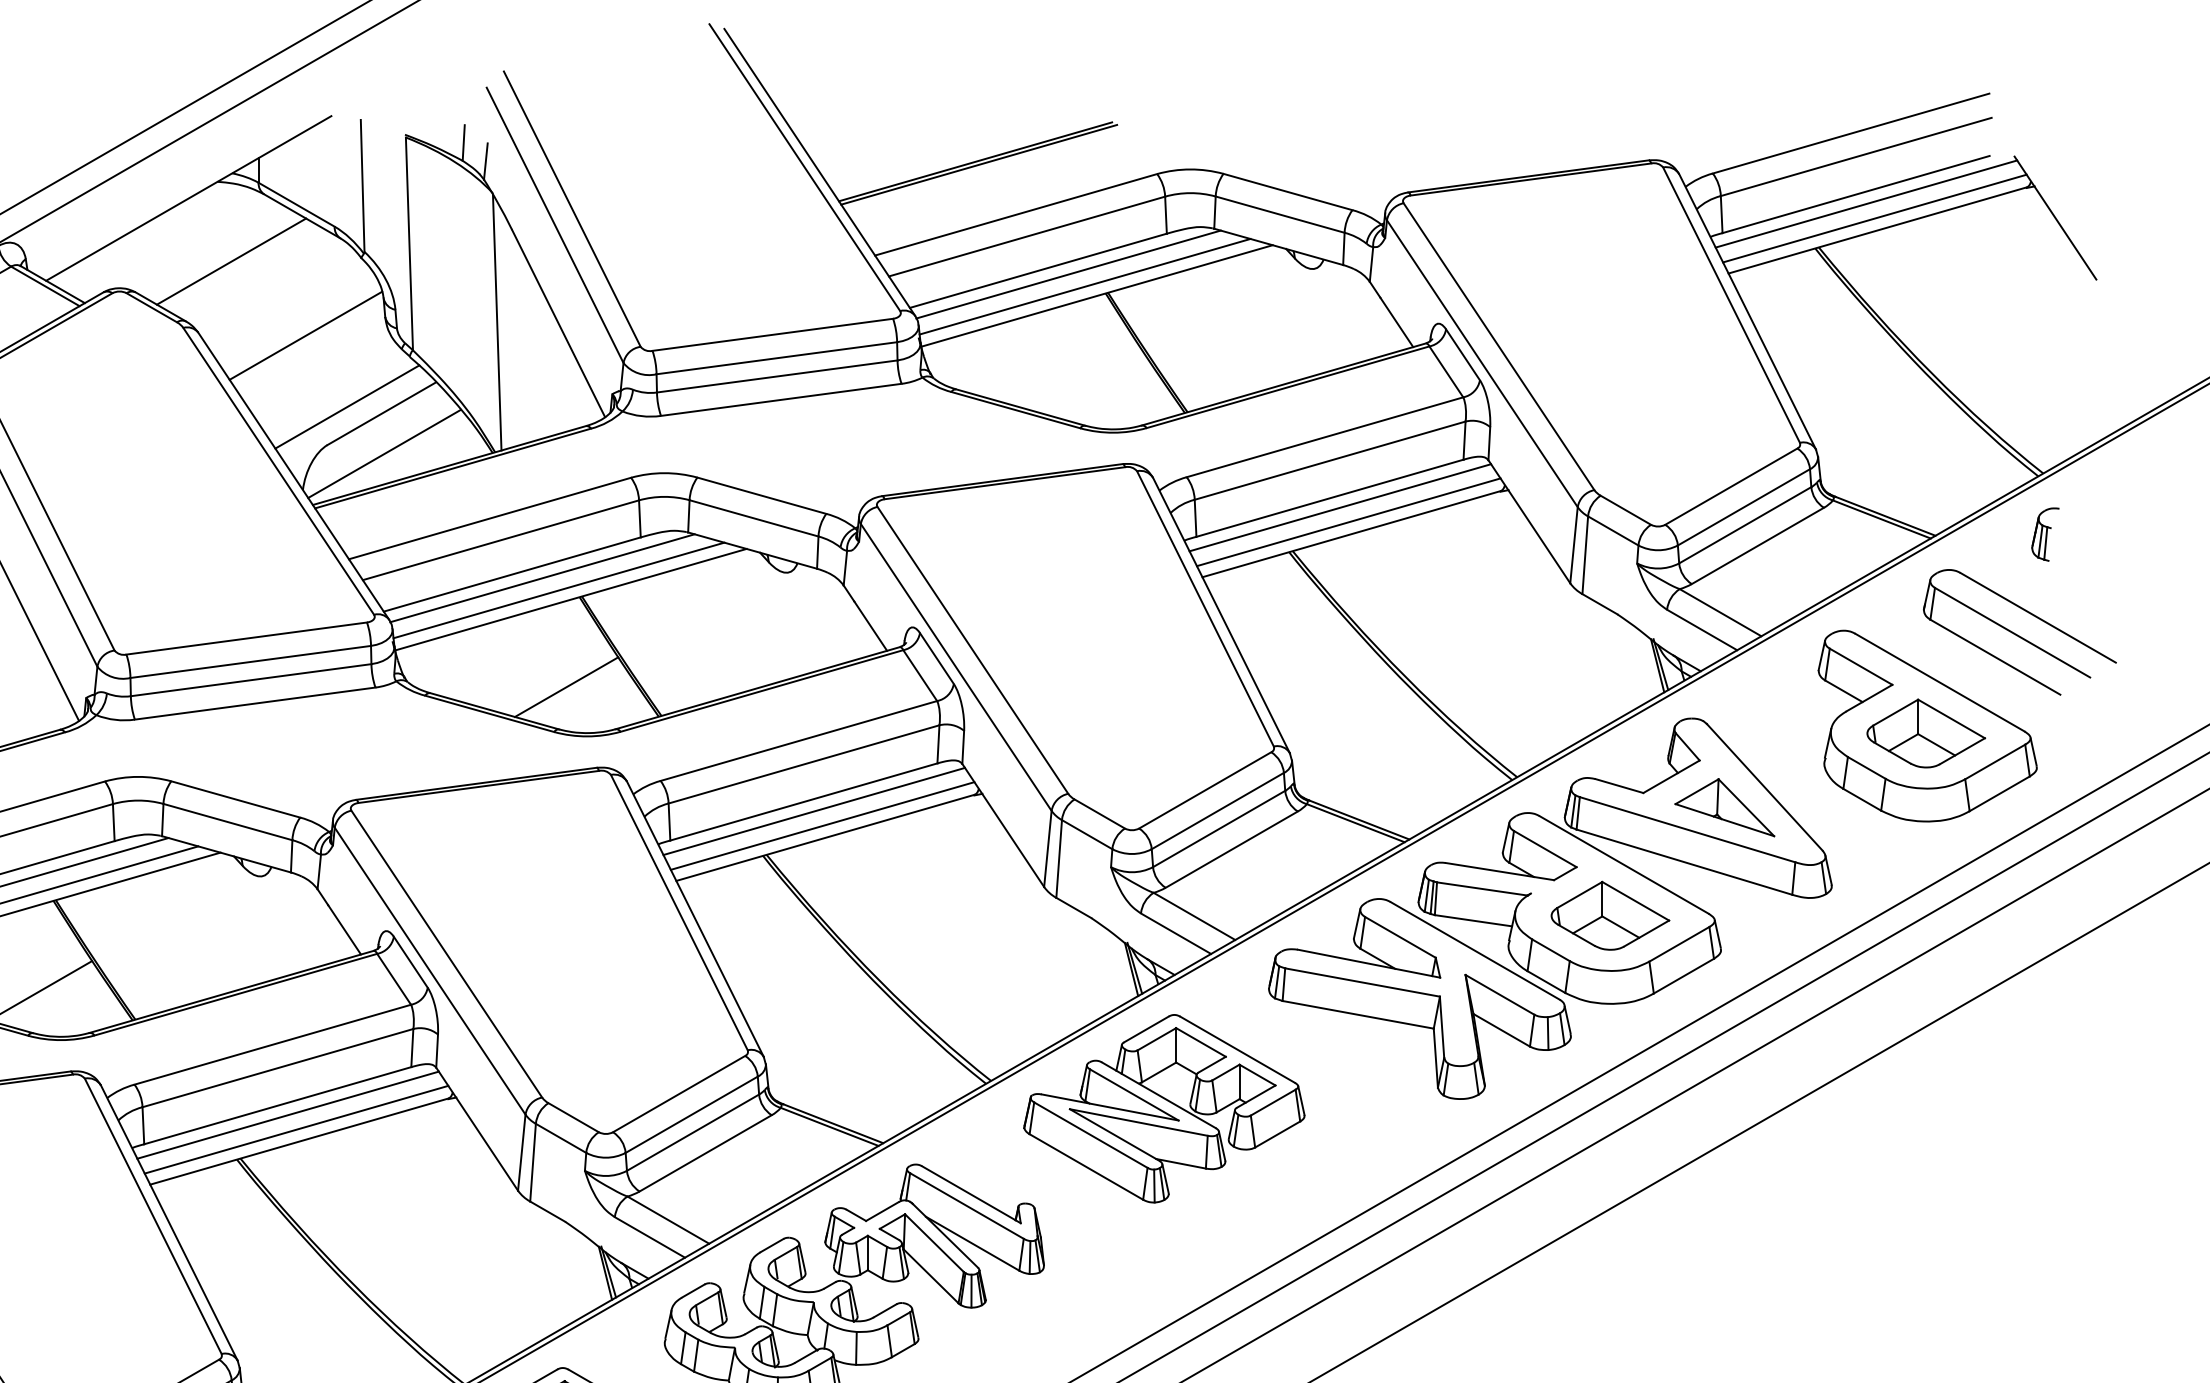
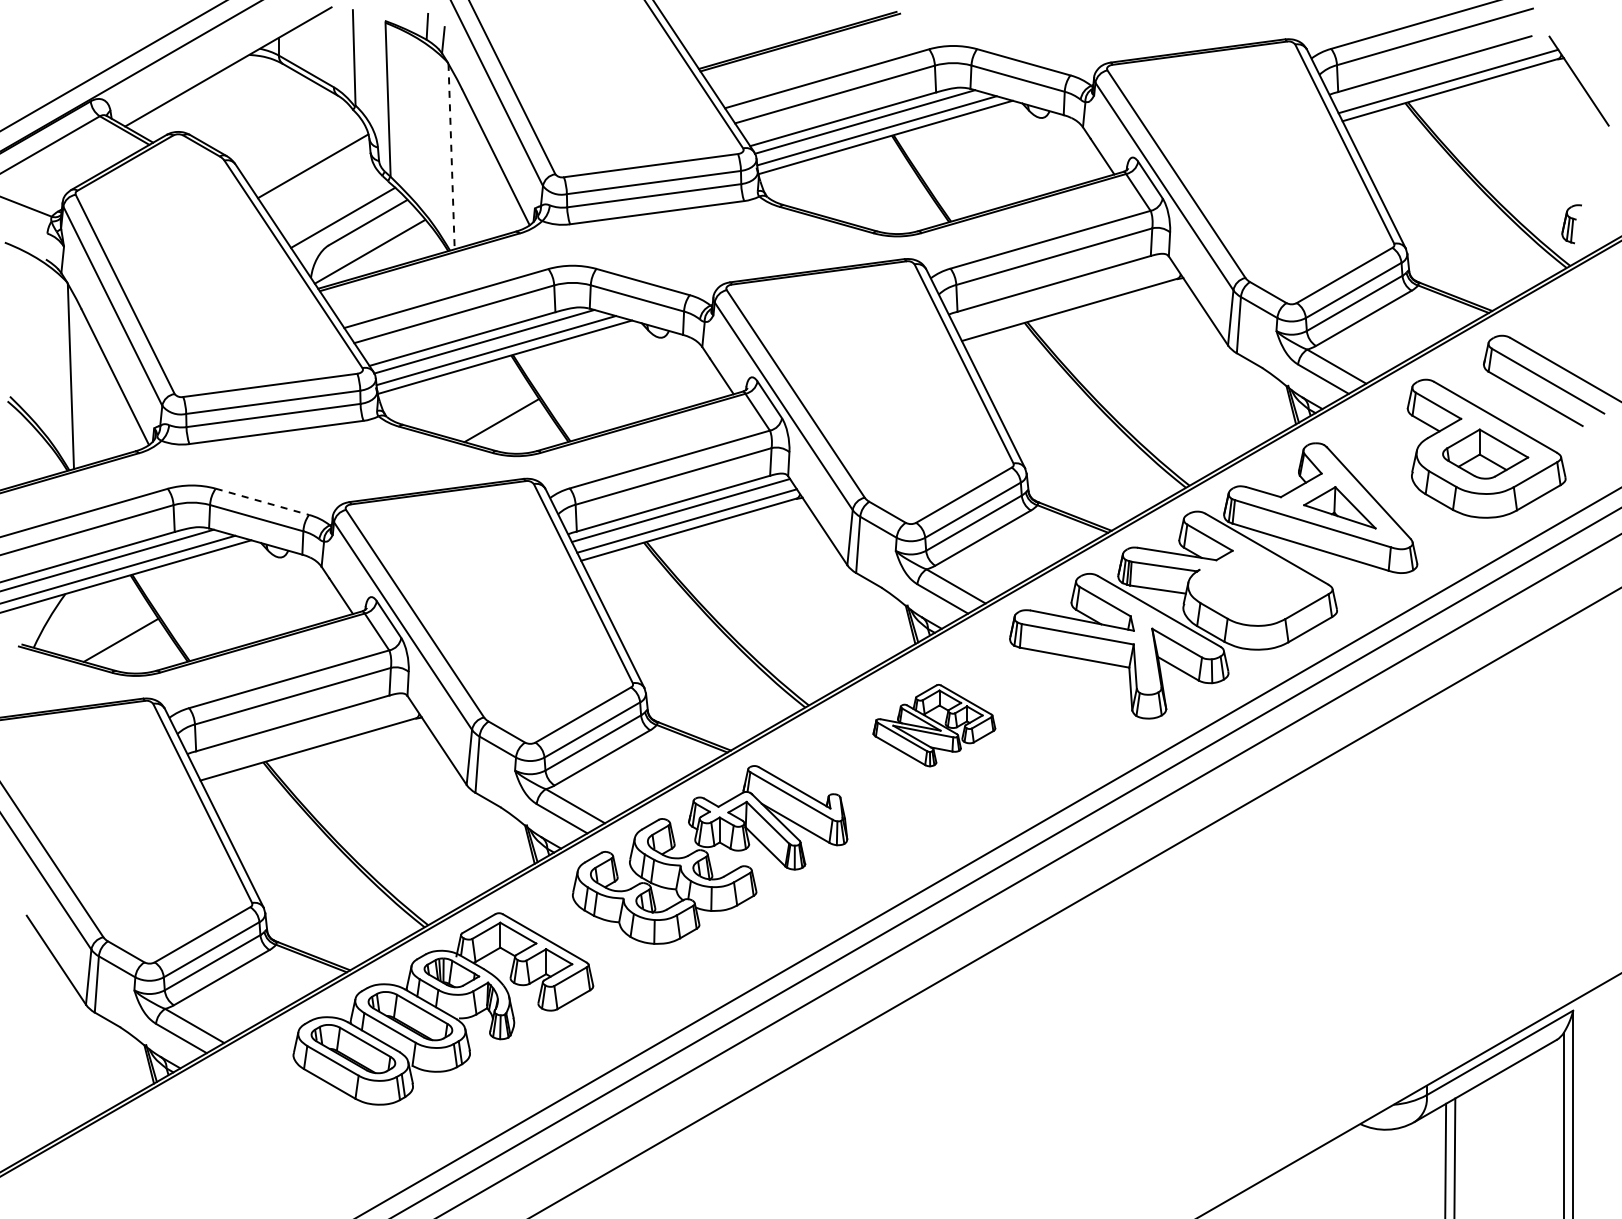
line: (1866, 203) -> (1442, 70), removed
line: (231, 261) -> (259, 112), removed
line: (497, 322) -> (451, 156), solid -> dashed
line: (1340, 507) -> (1061, 290), removed
line: (1348, 522) -> (1067, 301), removed
part: (2044, 535) -> (1571, 224), moved
line: (235, 799) -> (262, 501), solid -> dashed
part: (1609, 915) -> (1256, 585), removed
part: (1164, 1108) -> (934, 725), size x0.6
line: (288, 1114) -> (300, 729), removed
line: (296, 1129) -> (306, 740), removed

